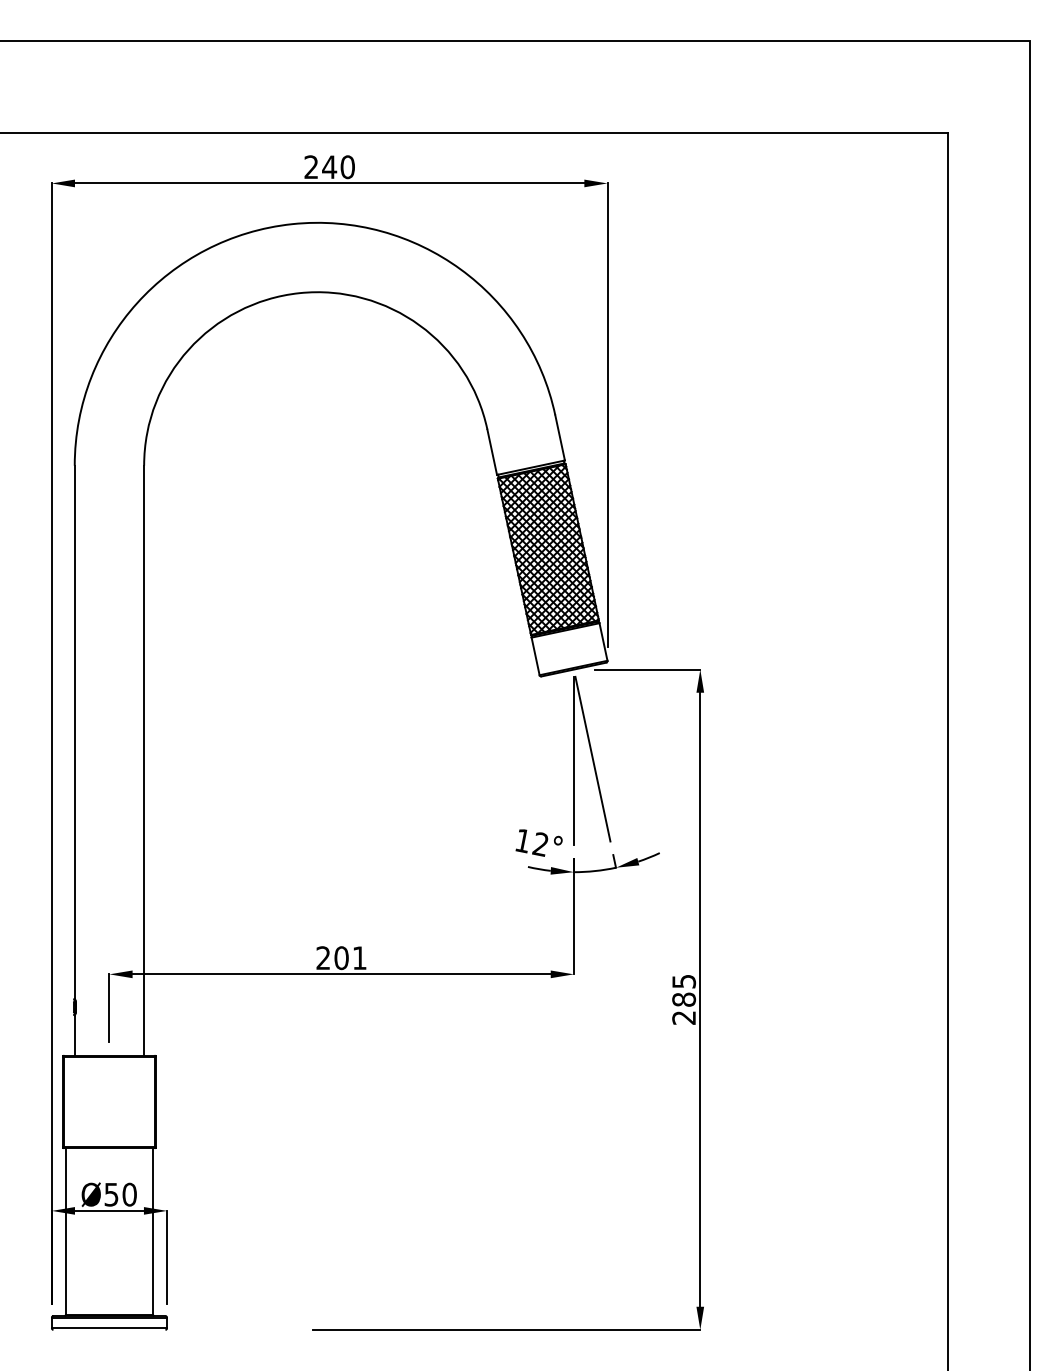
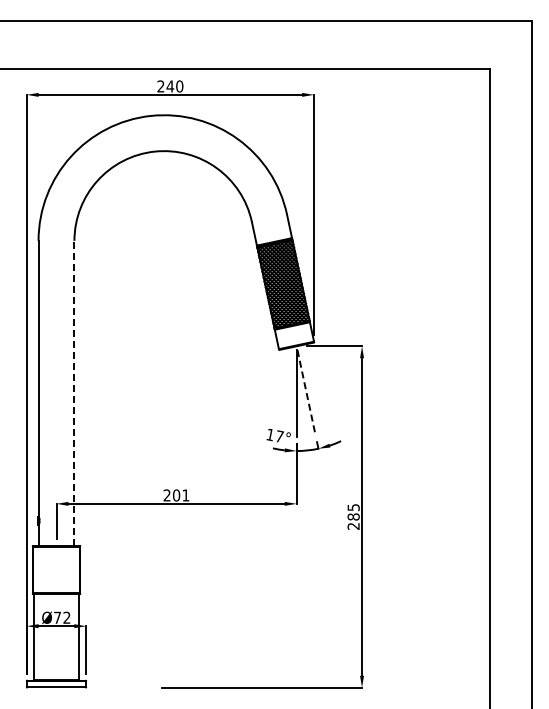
line: (592, 758) -> (306, 392), solid -> dashed
line: (144, 760) -> (74, 393), solid -> dashed
text: (540, 844) -> (279, 436), 12° -> 17°
text: (121, 1194) -> (62, 617), Ø50 -> Ø72

